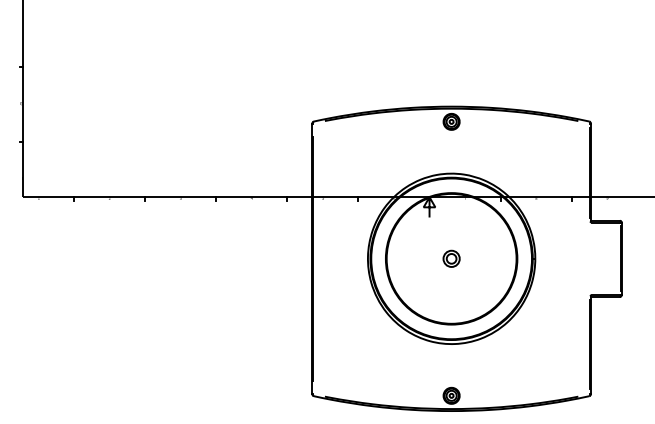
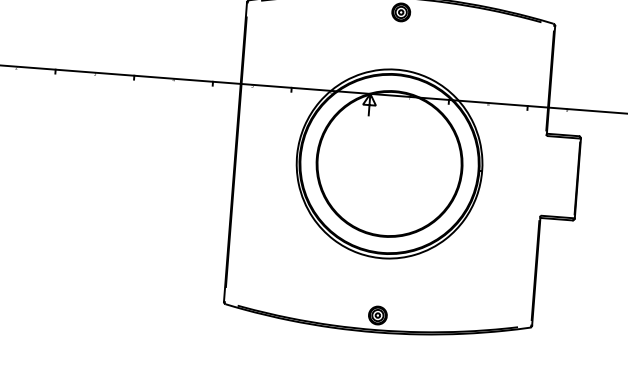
part: (451, 258) -> (389, 163), removed

